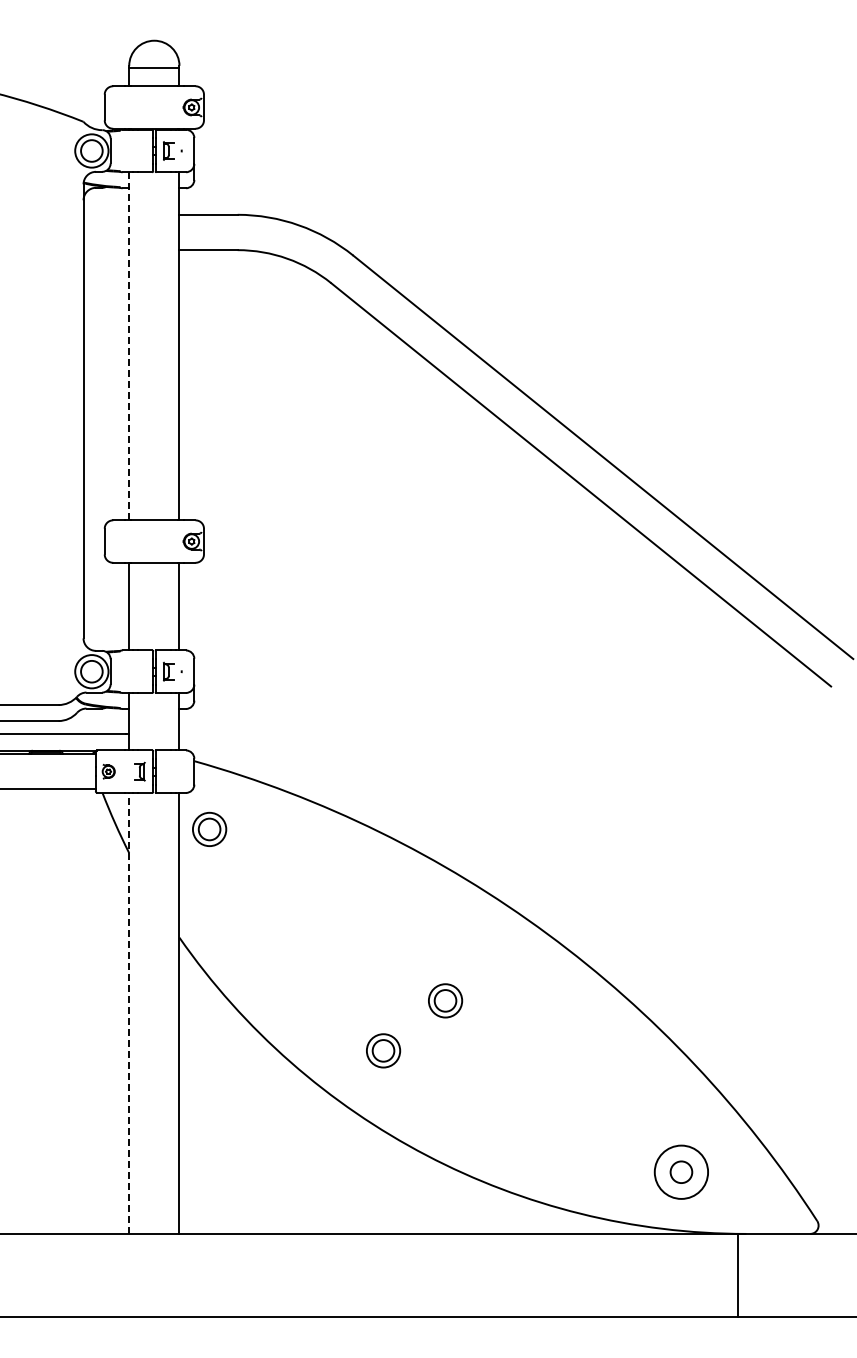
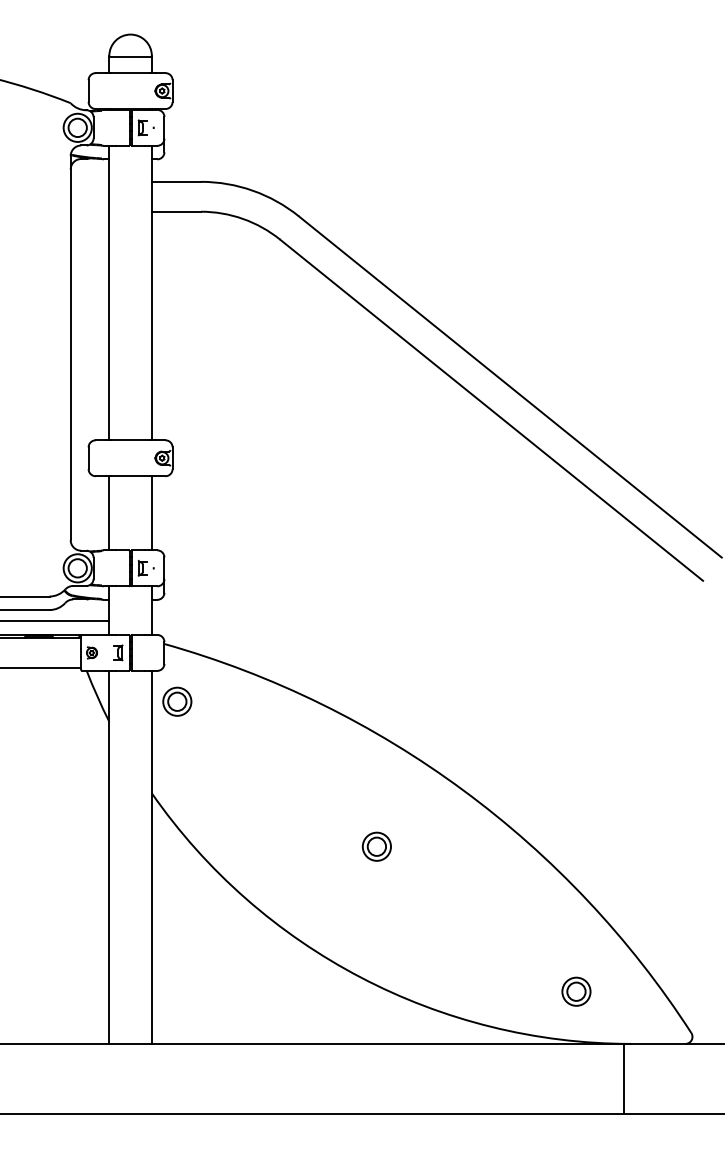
line: (129, 345) -> (109, 292), dashed -> solid
line: (129, 1012) -> (109, 856), dashed -> solid
part: (383, 1050) -> (324, 888), removed
circle: (681, 1171) -> (576, 991), size x0.62

